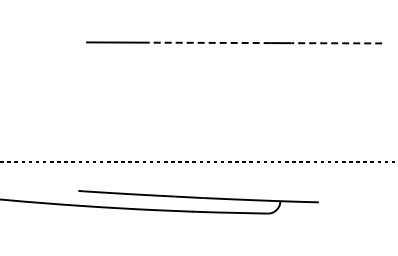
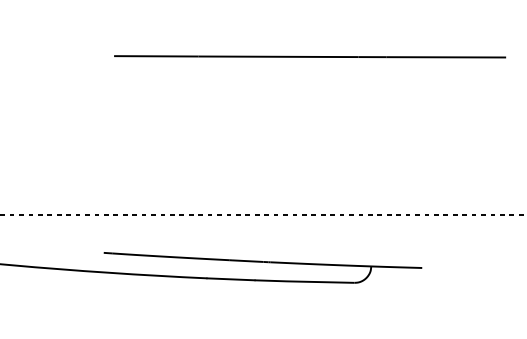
line: (209, 42) -> (277, 56), dashed -> solid
line: (336, 43) -> (445, 57), dashed -> solid

